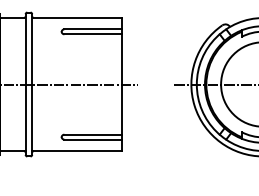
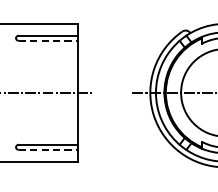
line: (92, 34) -> (47, 41), solid -> dashed
line: (92, 139) -> (47, 149), solid -> dashed

